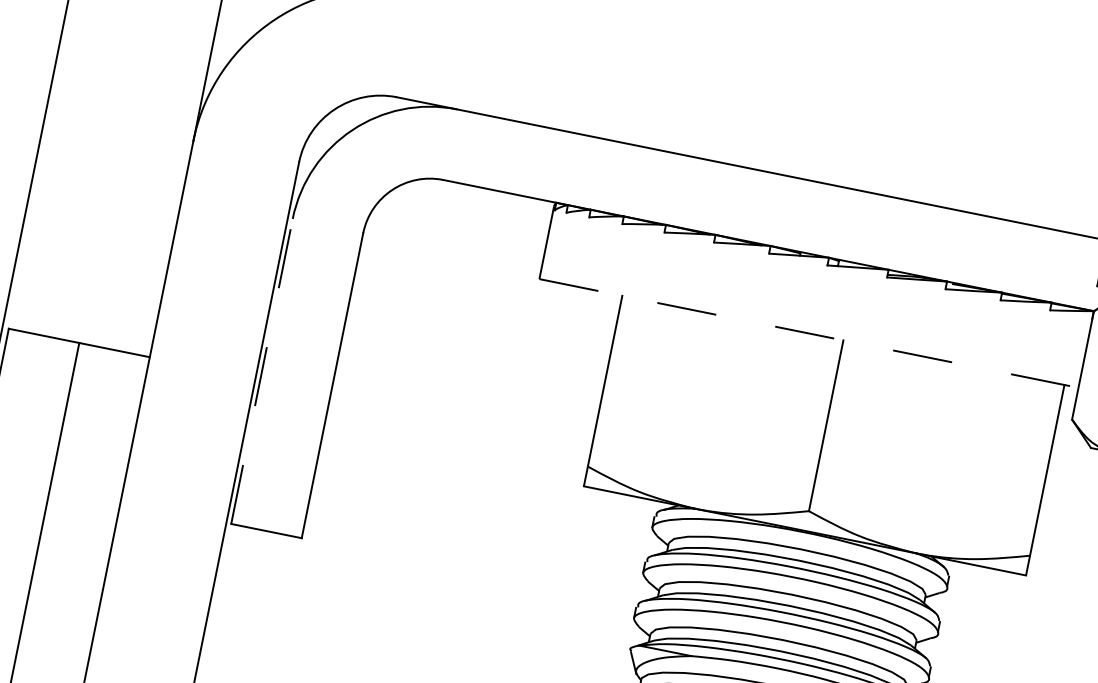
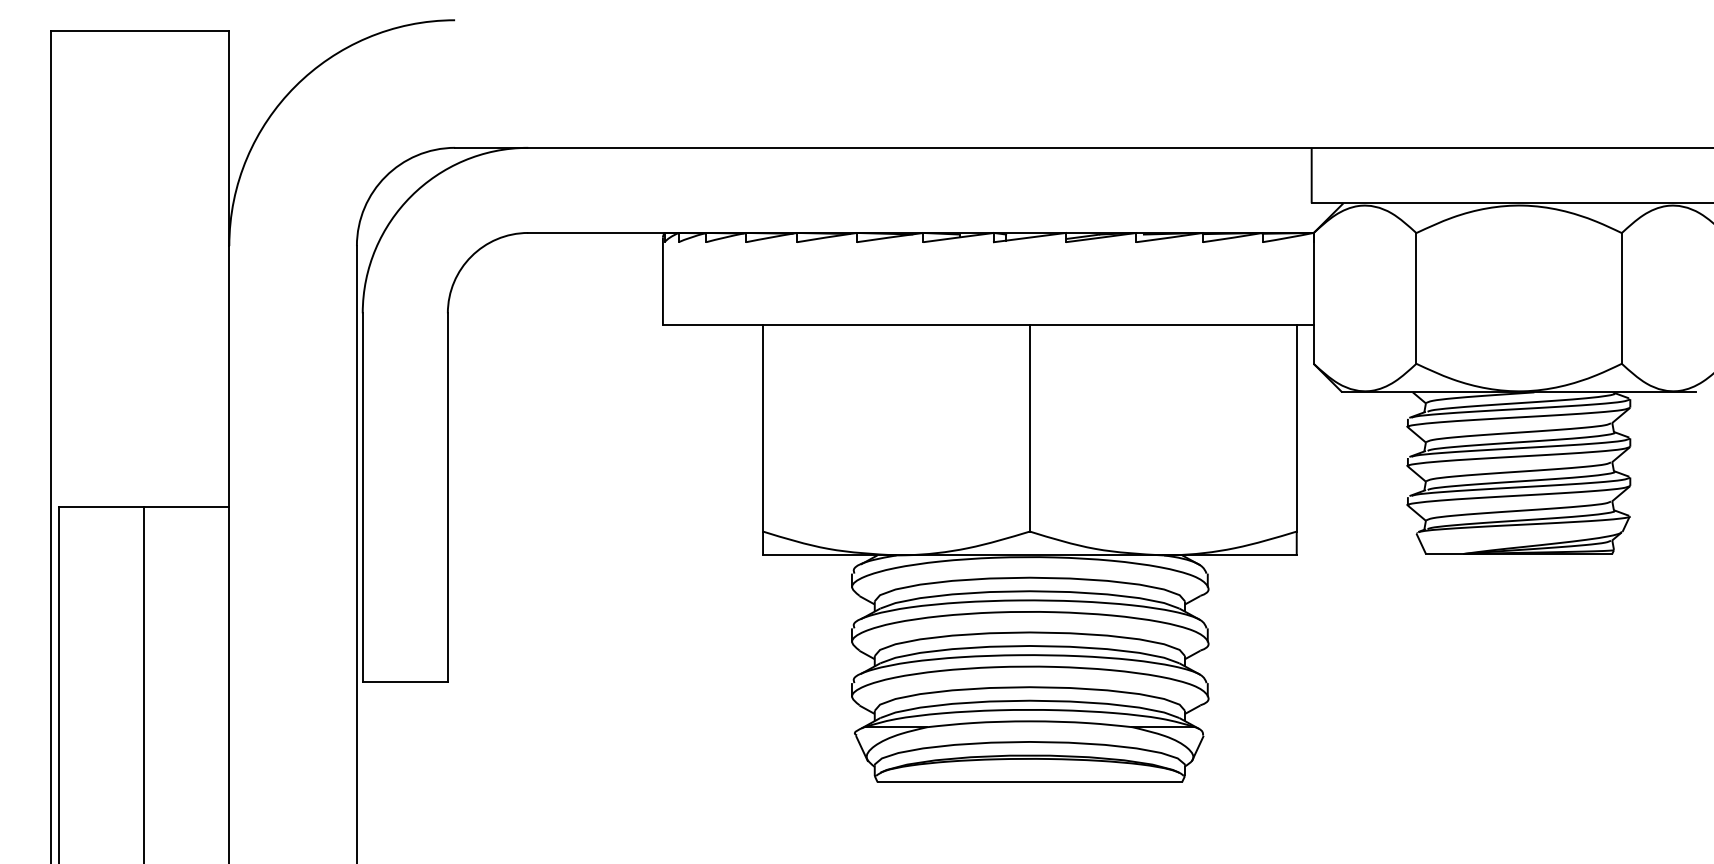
line: (809, 333) -> (988, 325), dashed -> solid
line: (261, 370) -> (362, 496), dashed -> solid

